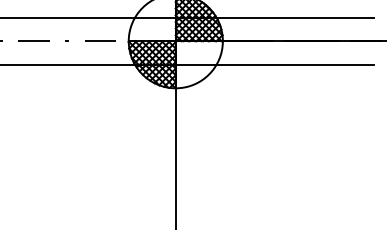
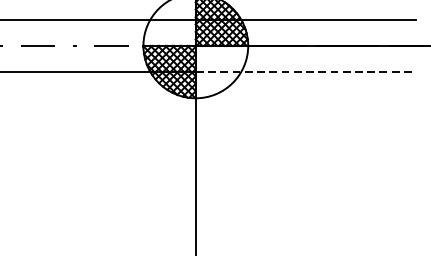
line: (274, 64) -> (305, 71), solid -> dashed

